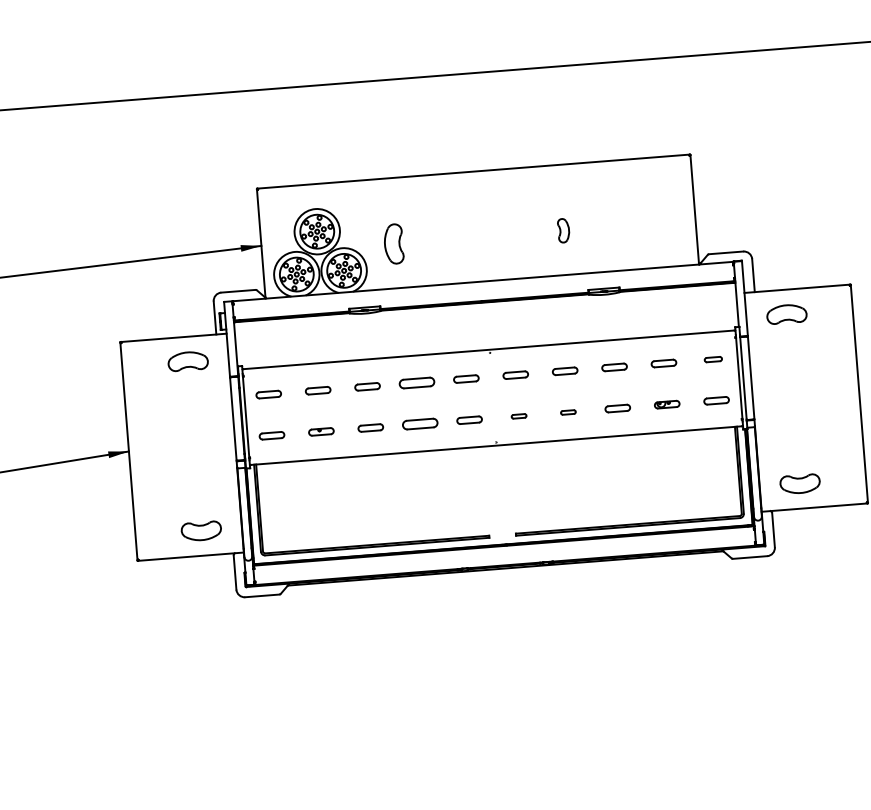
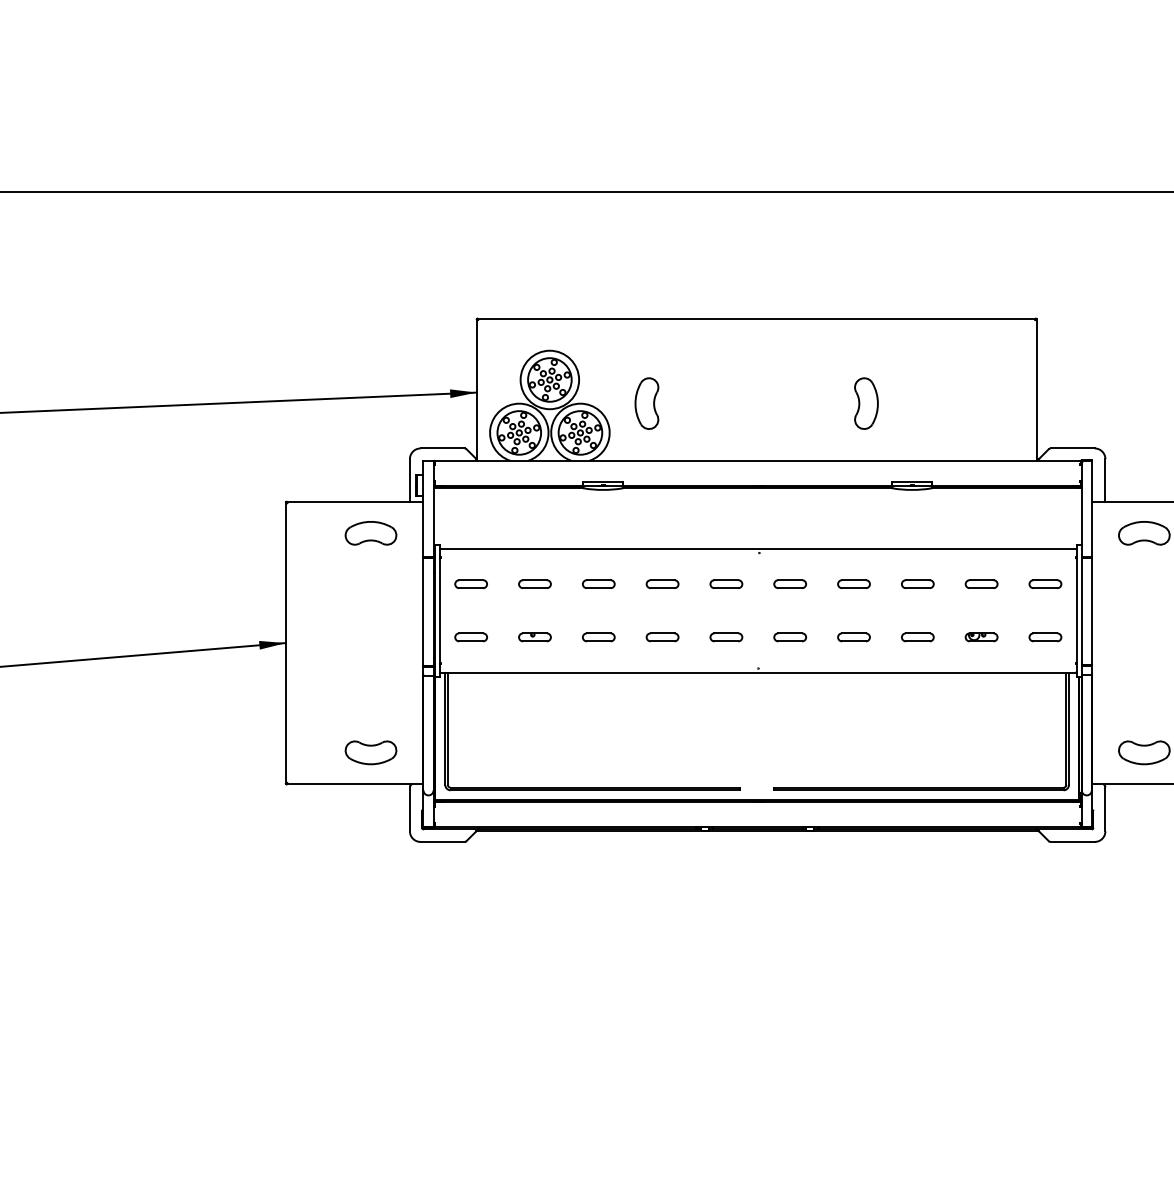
part: (563, 230) -> (866, 403), size x1.67
part: (713, 359) -> (1045, 583), size x1.43
part: (416, 382) -> (662, 583), size x0.71
part: (568, 412) -> (853, 637), size x1.67
part: (519, 416) -> (790, 637), size x1.67
part: (420, 424) -> (662, 637), size x0.71

